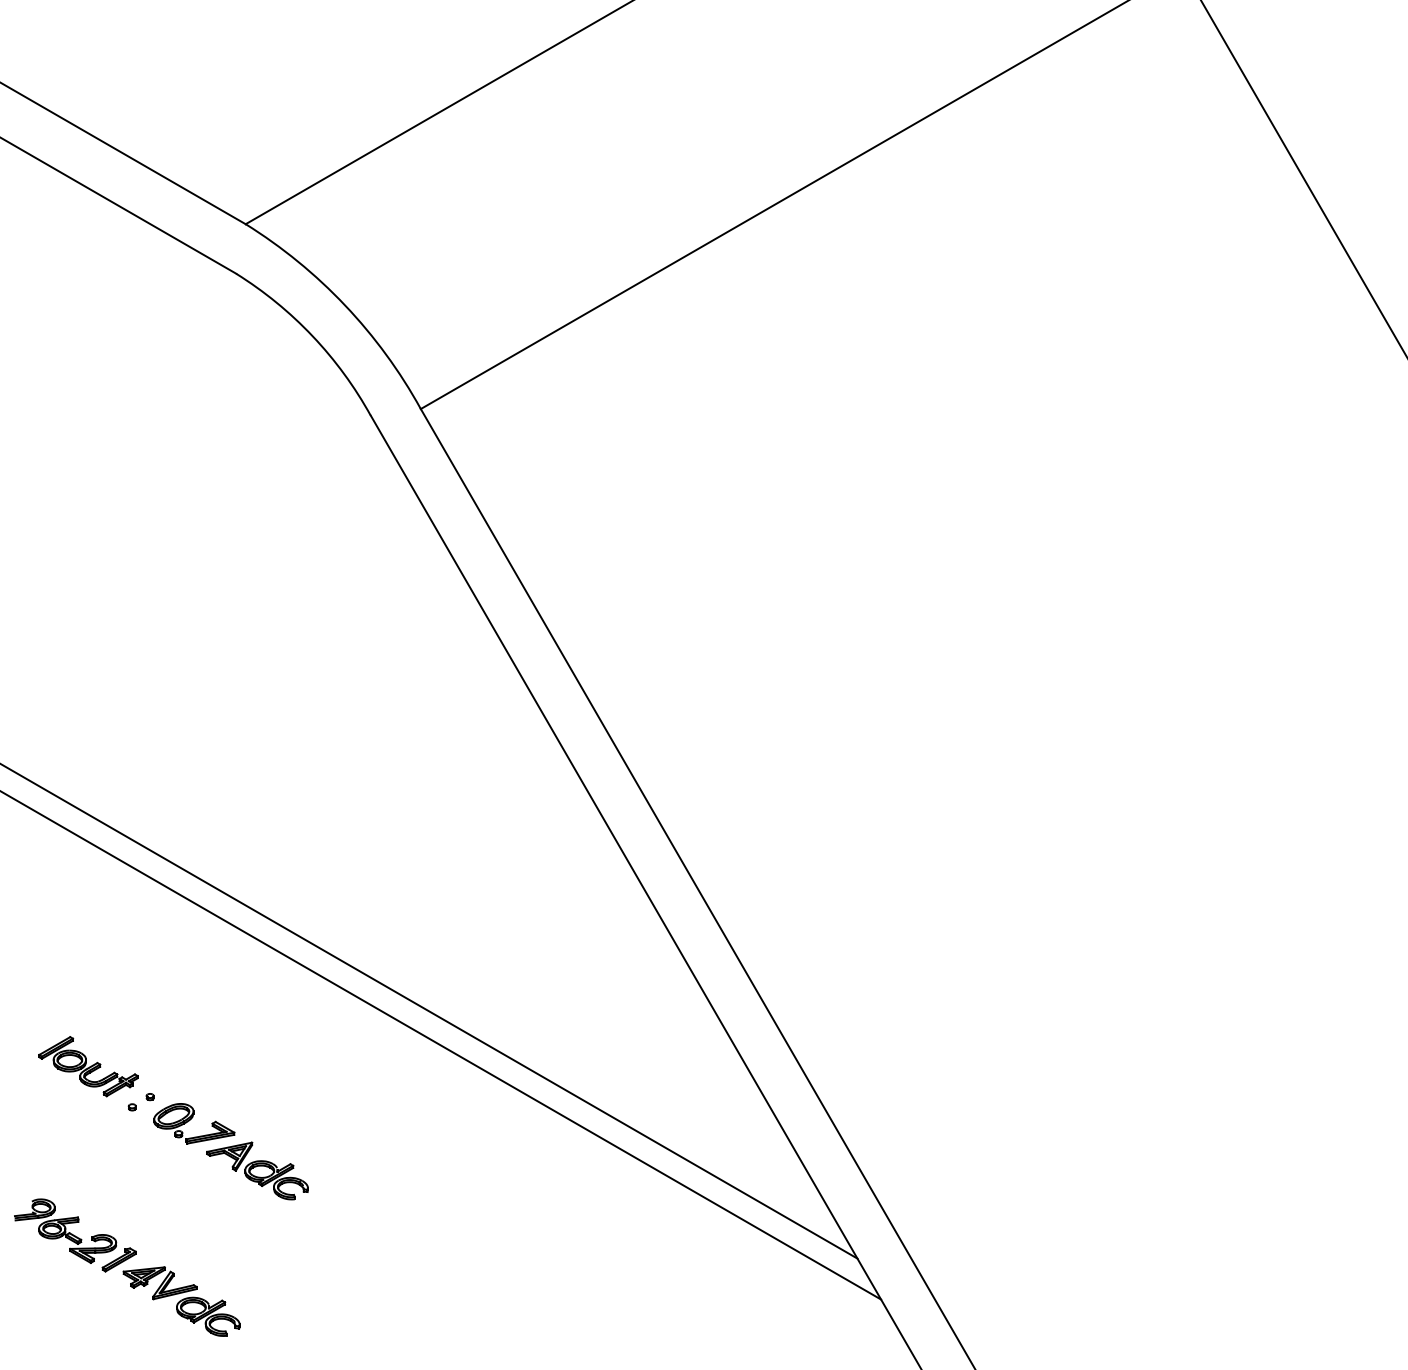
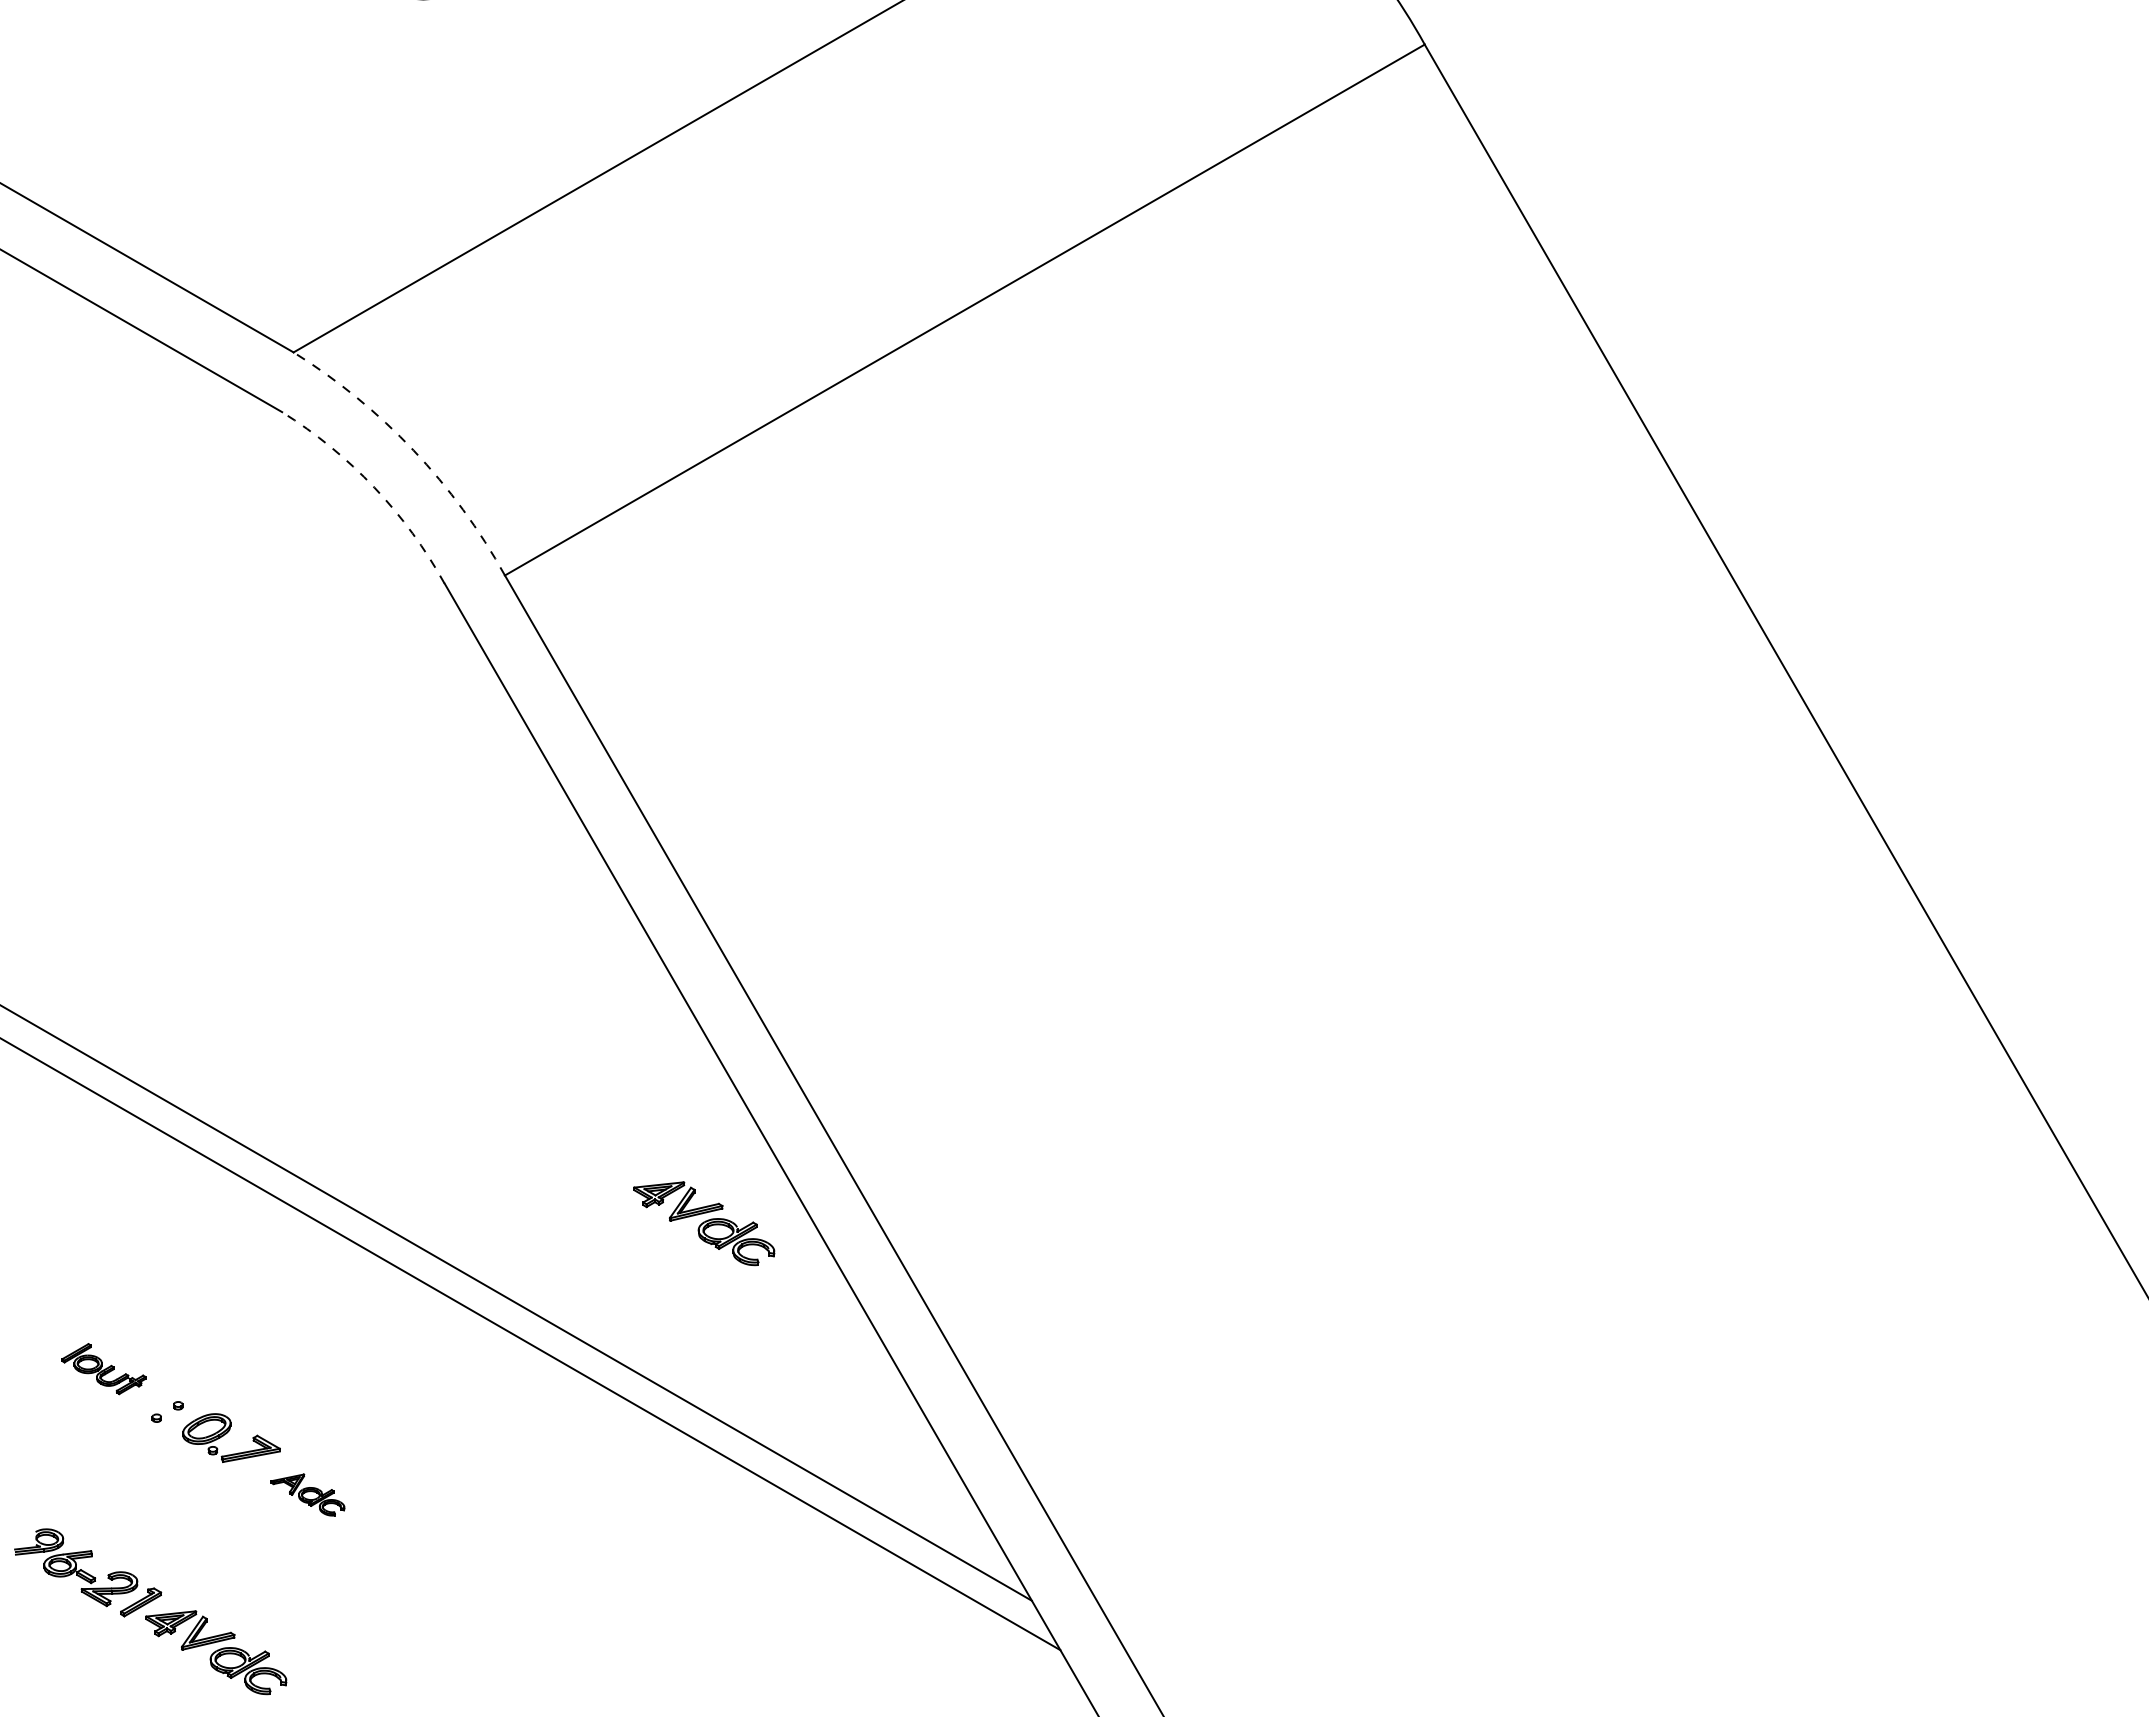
arc: (345, 305) -> (413, 450), solid -> dashed
arc: (312, 336) -> (374, 487), solid -> dashed
part: (586, 945) -> (704, 1223), added
part: (88, 1066) -> (103, 1368), size x0.7
part: (257, 1170) -> (307, 1494), size x0.6

